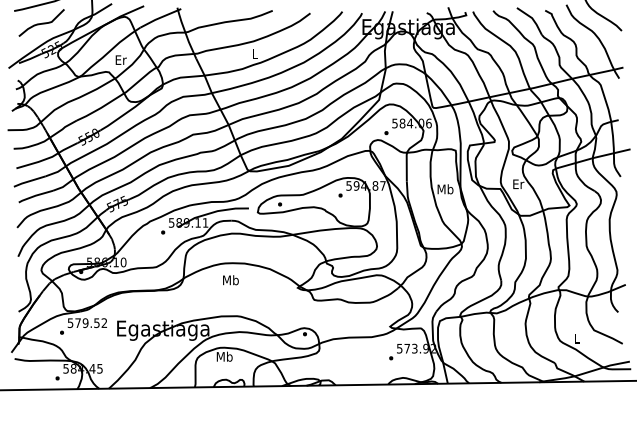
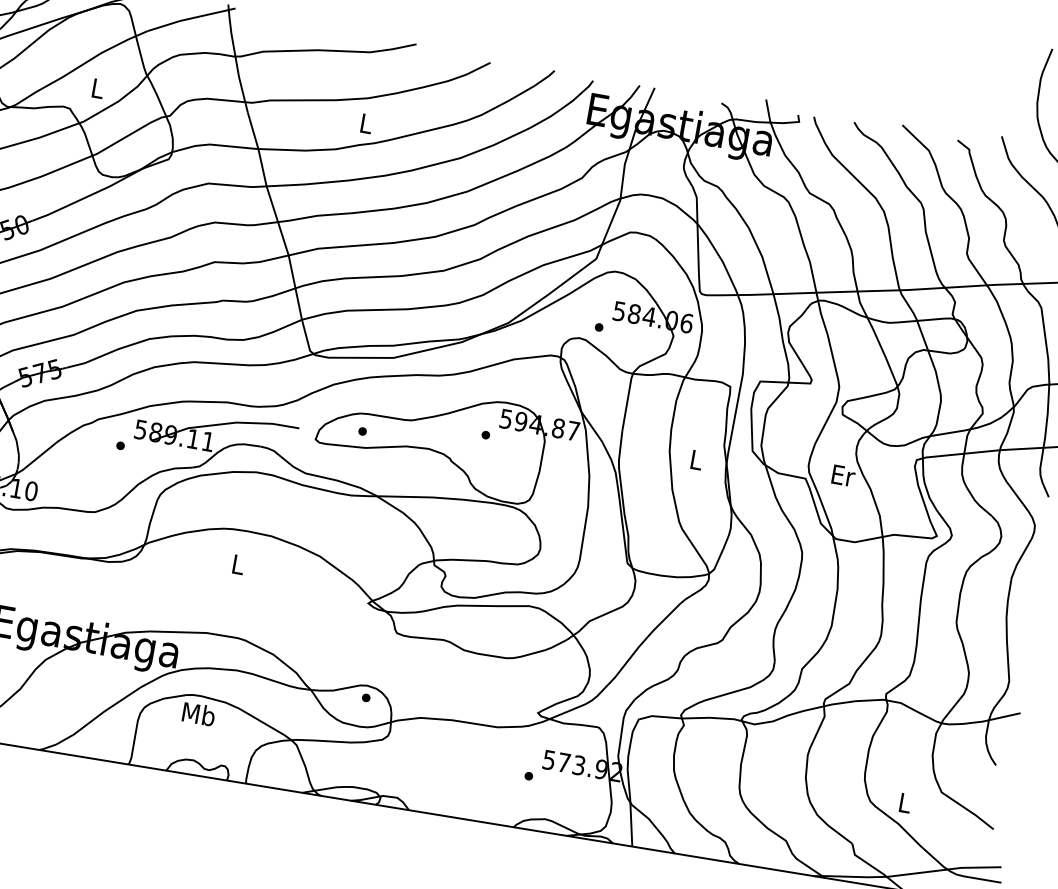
text: (120, 59) -> (97, 87), Er -> L
text: (445, 189) -> (696, 460), Mb -> L
text: (230, 280) -> (237, 564), Mb -> L

